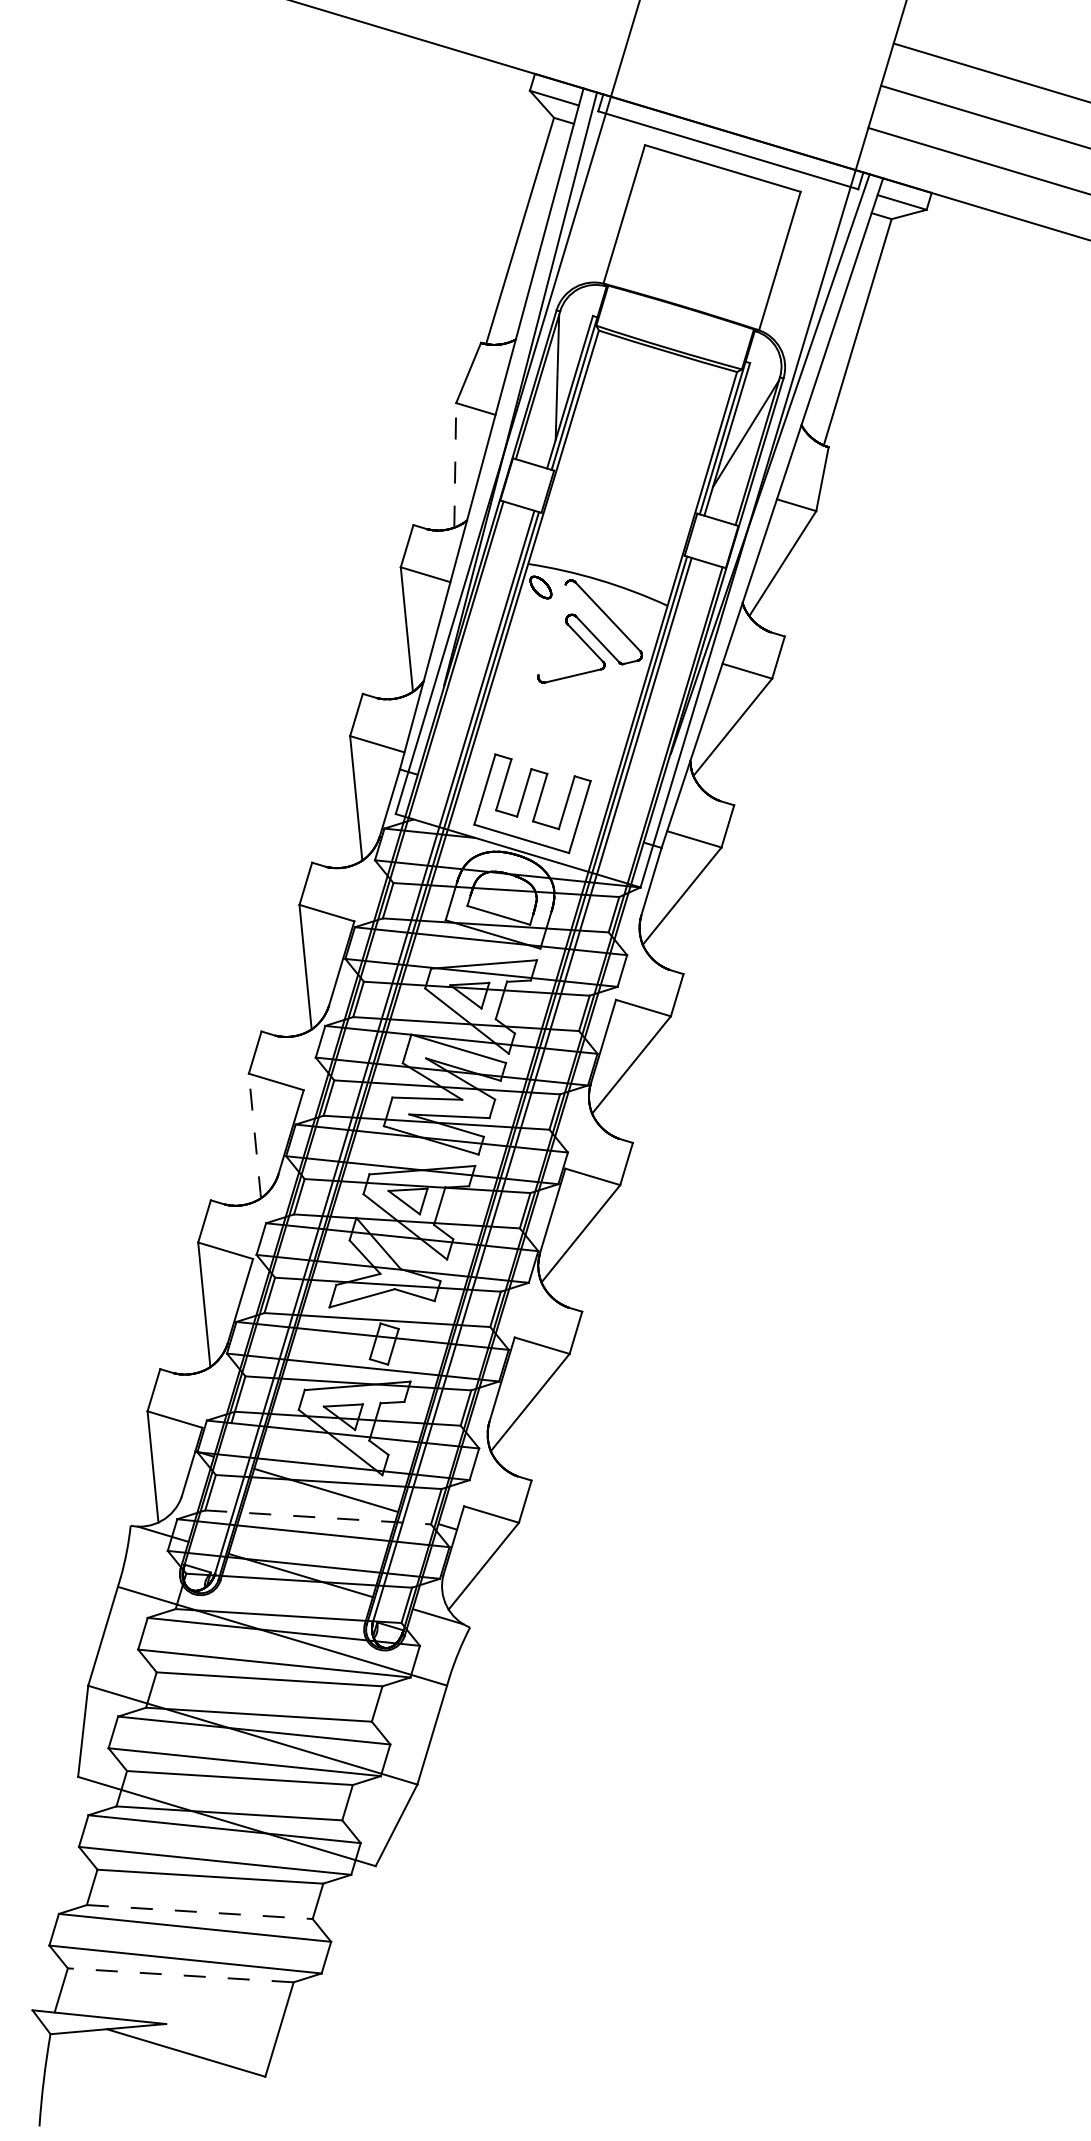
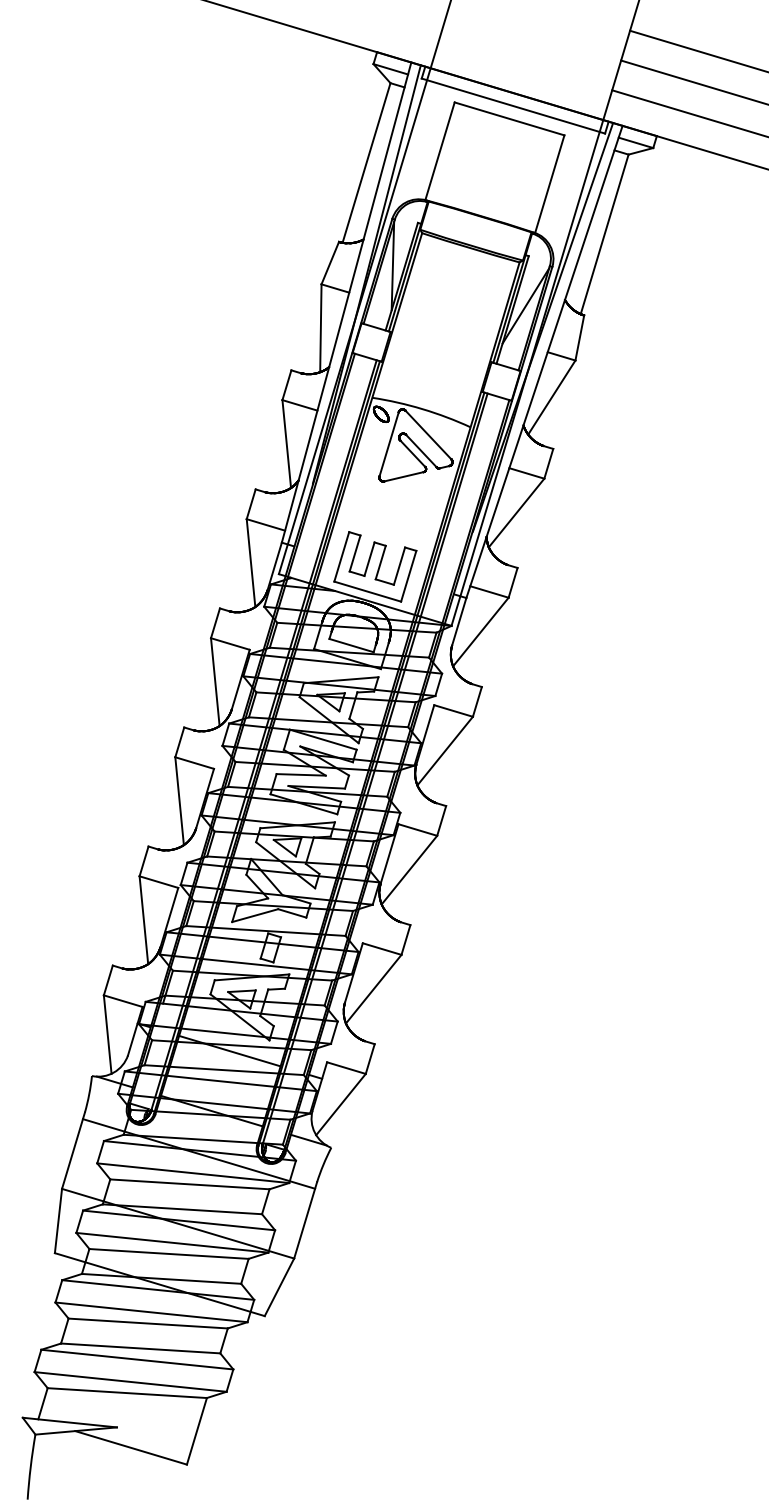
line: (455, 464) -> (321, 327), dashed -> solid
line: (551, 629) -> (388, 444), added
line: (254, 1136) -> (179, 801), dashed -> solid
line: (318, 1517) -> (224, 1070), dashed -> solid
line: (200, 1912) -> (141, 1348), dashed -> solid
line: (180, 1975) -> (127, 1393), dashed -> solid

